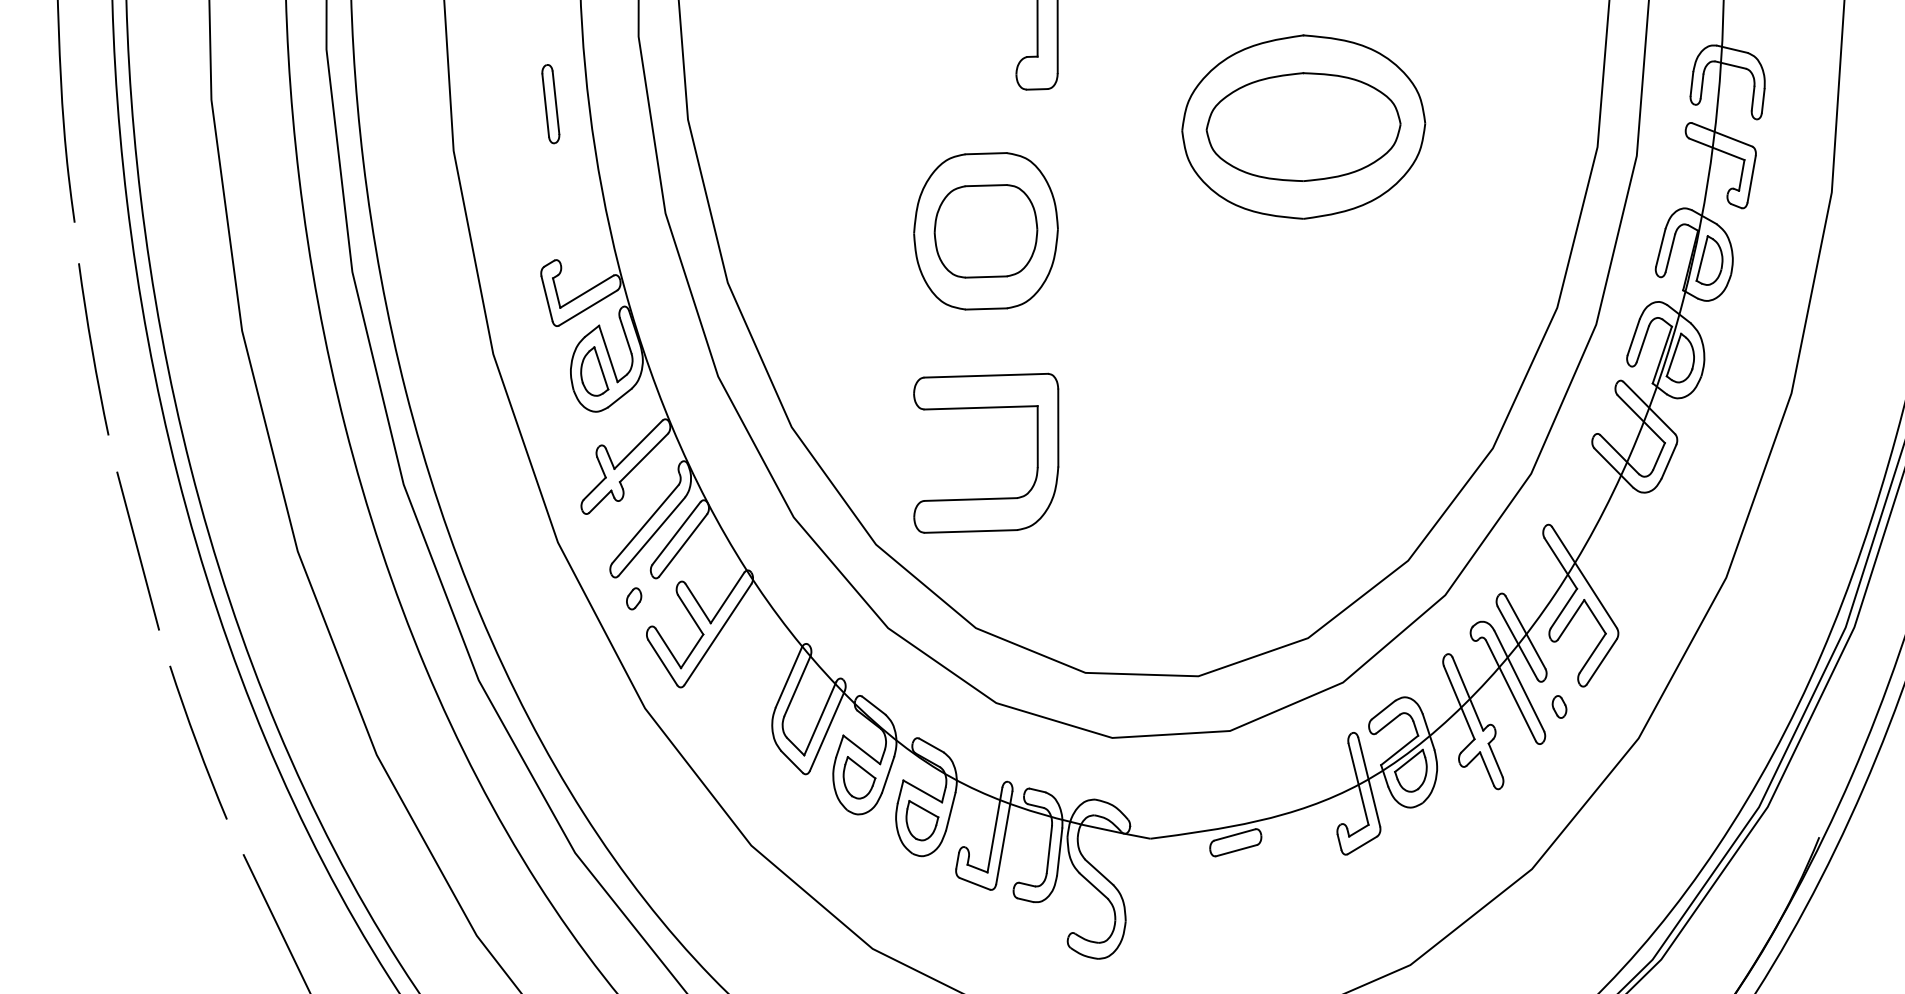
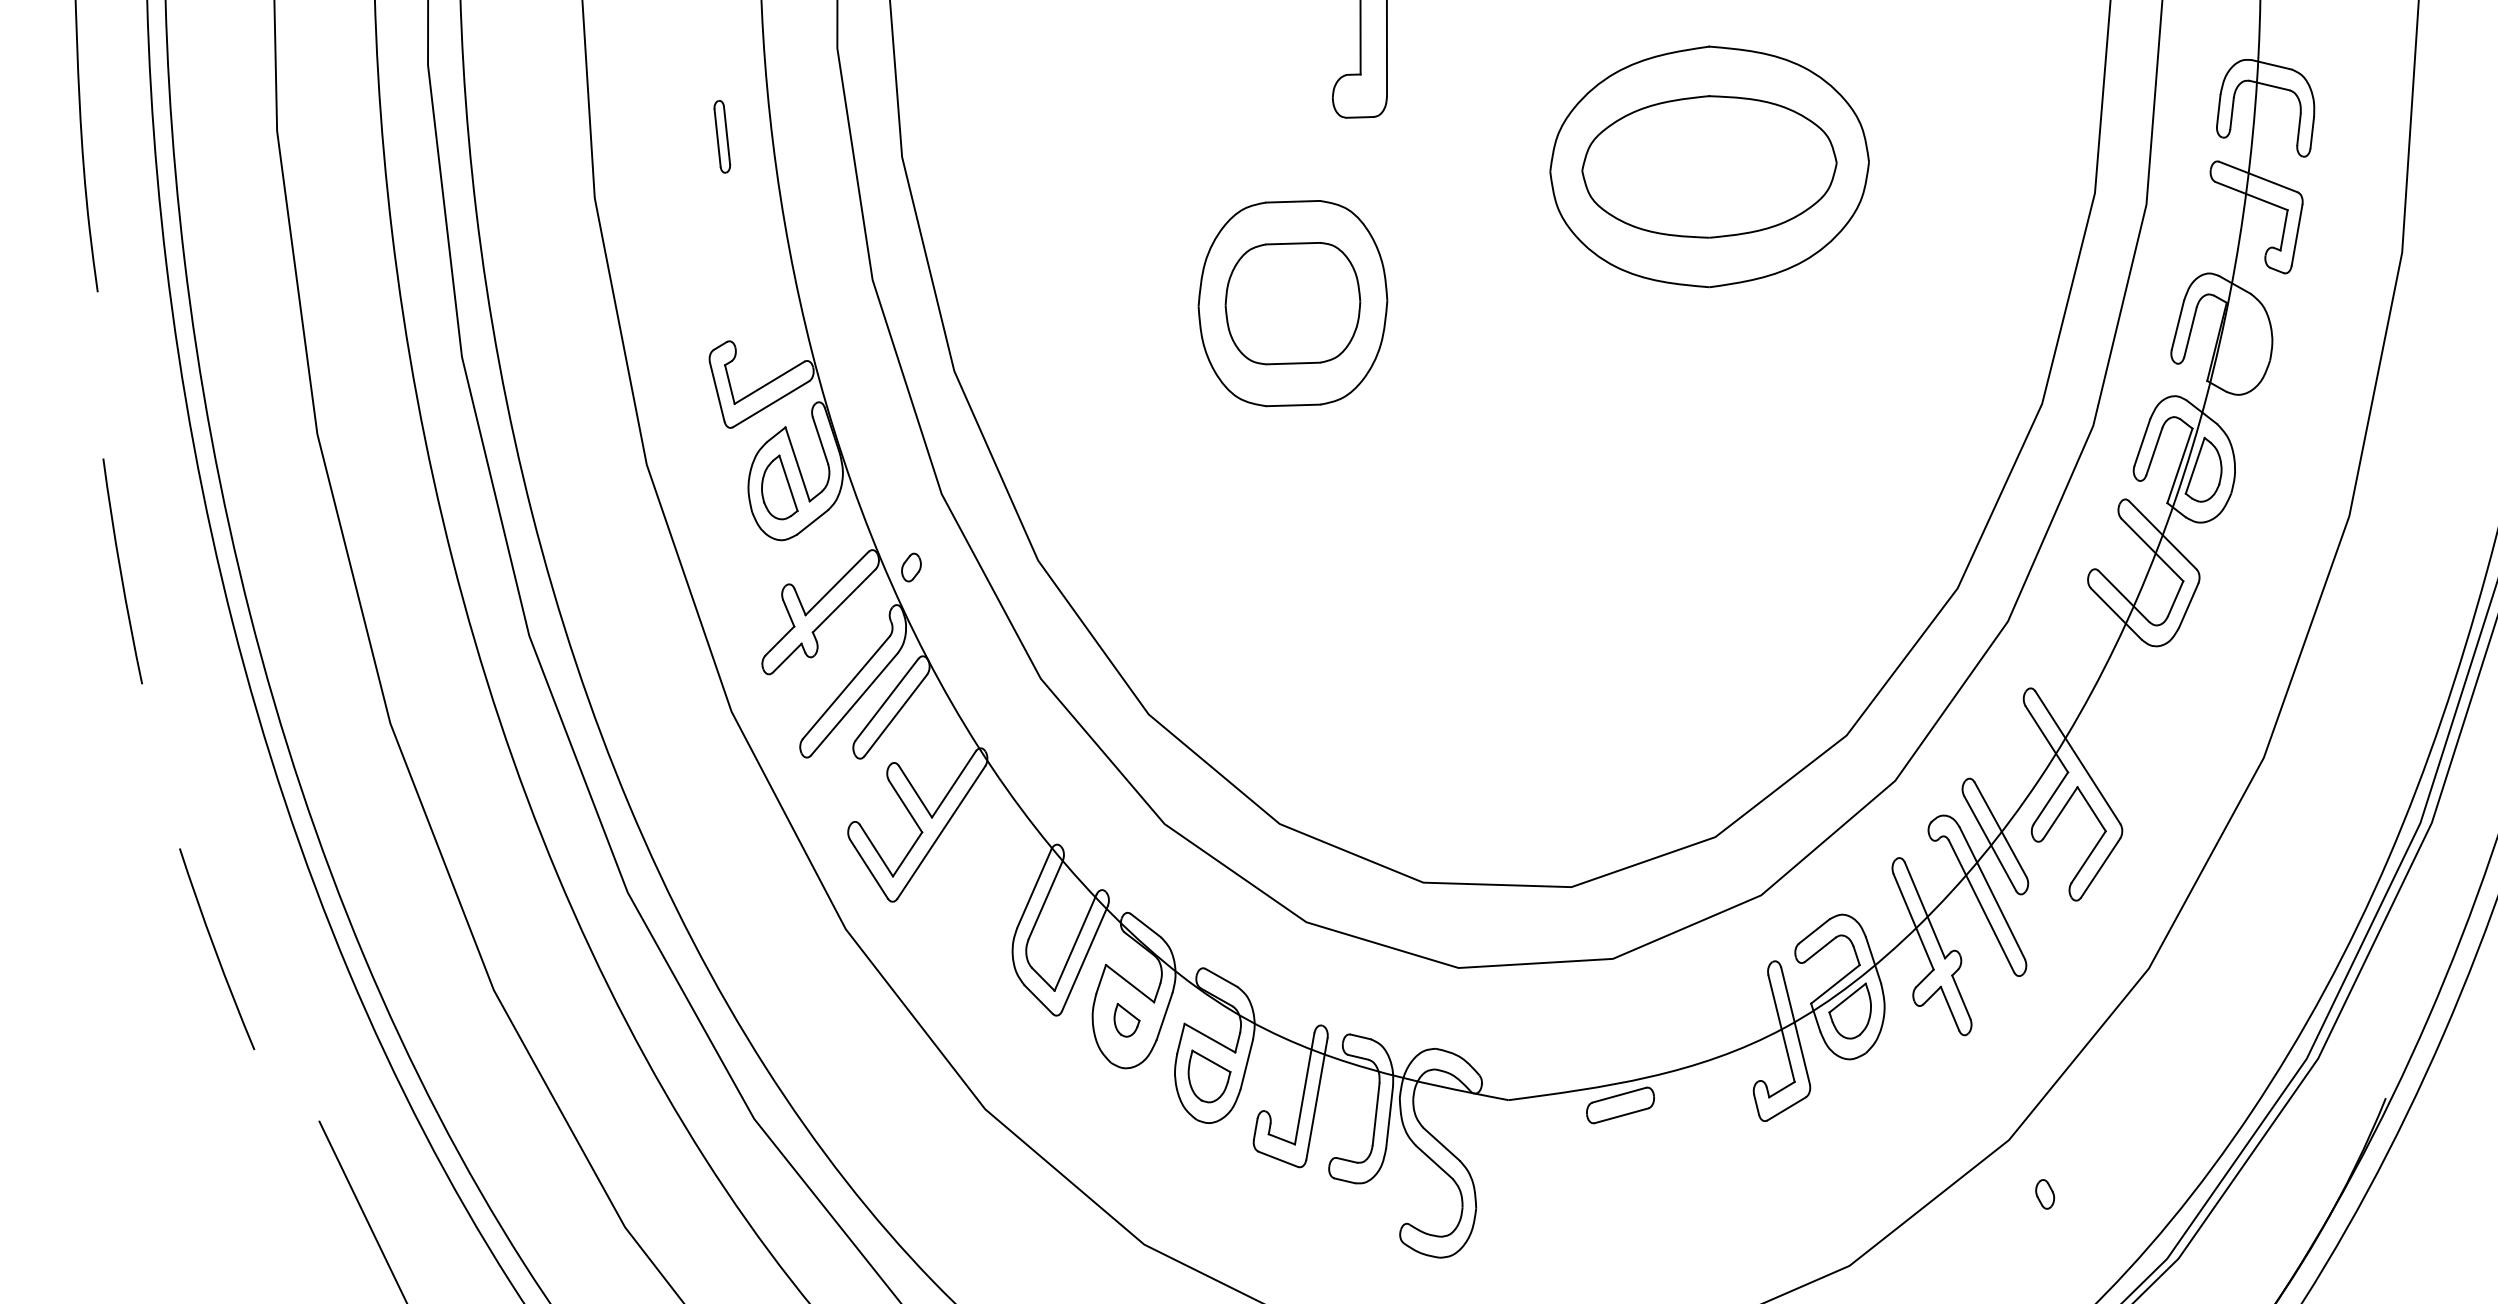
part: (551, 103) -> (722, 136), size x0.7
part: (1709, 260) -> (2241, 341), removed
arc: (92, 349) -> (121, 571), moved
part: (985, 408) -> (1292, 535), removed
line: (137, 550) -> (180, 722), removed
part: (634, 598) -> (911, 567), moved
part: (1559, 707) -> (2045, 1194), moved
arc: (198, 743) -> (216, 950), moved
part: (859, 777) -> (1126, 1020), size x0.6

